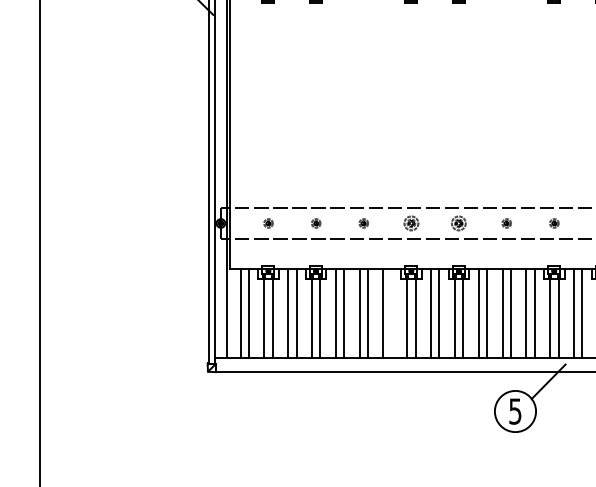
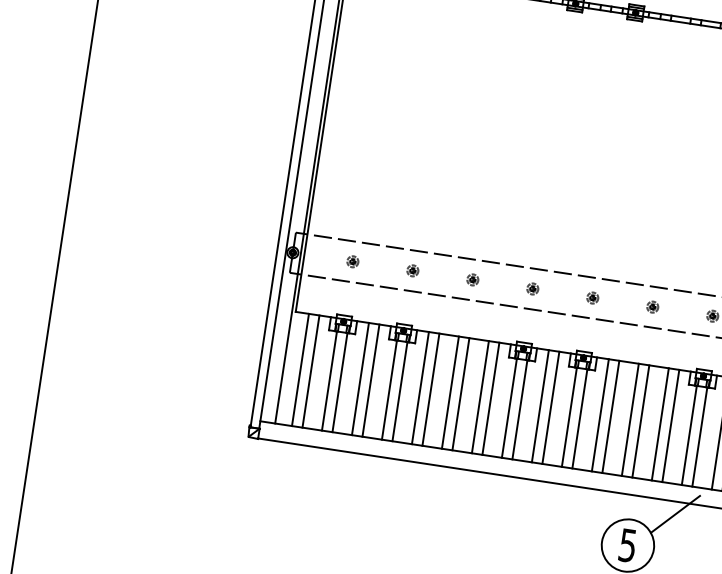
part: (411, 223) -> (532, 289), size x0.62
part: (459, 223) -> (593, 298), size x0.62
line: (391, 313) -> (490, 398), added

